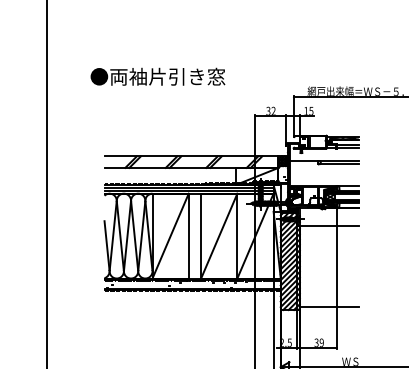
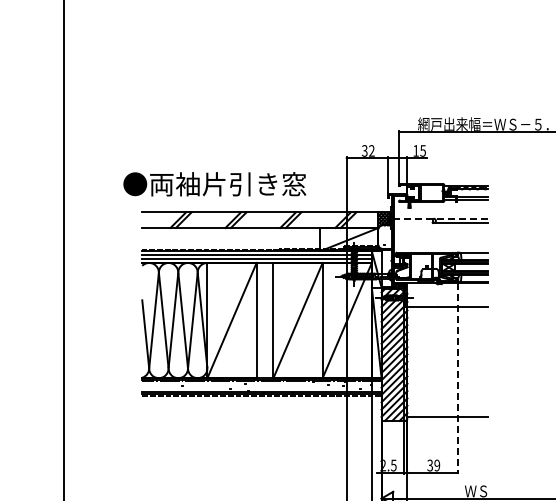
text: (157, 76) -> (214, 184), moved
line: (324, 160) -> (440, 218), solid -> dashed
line: (336, 279) -> (457, 379), solid -> dashed

